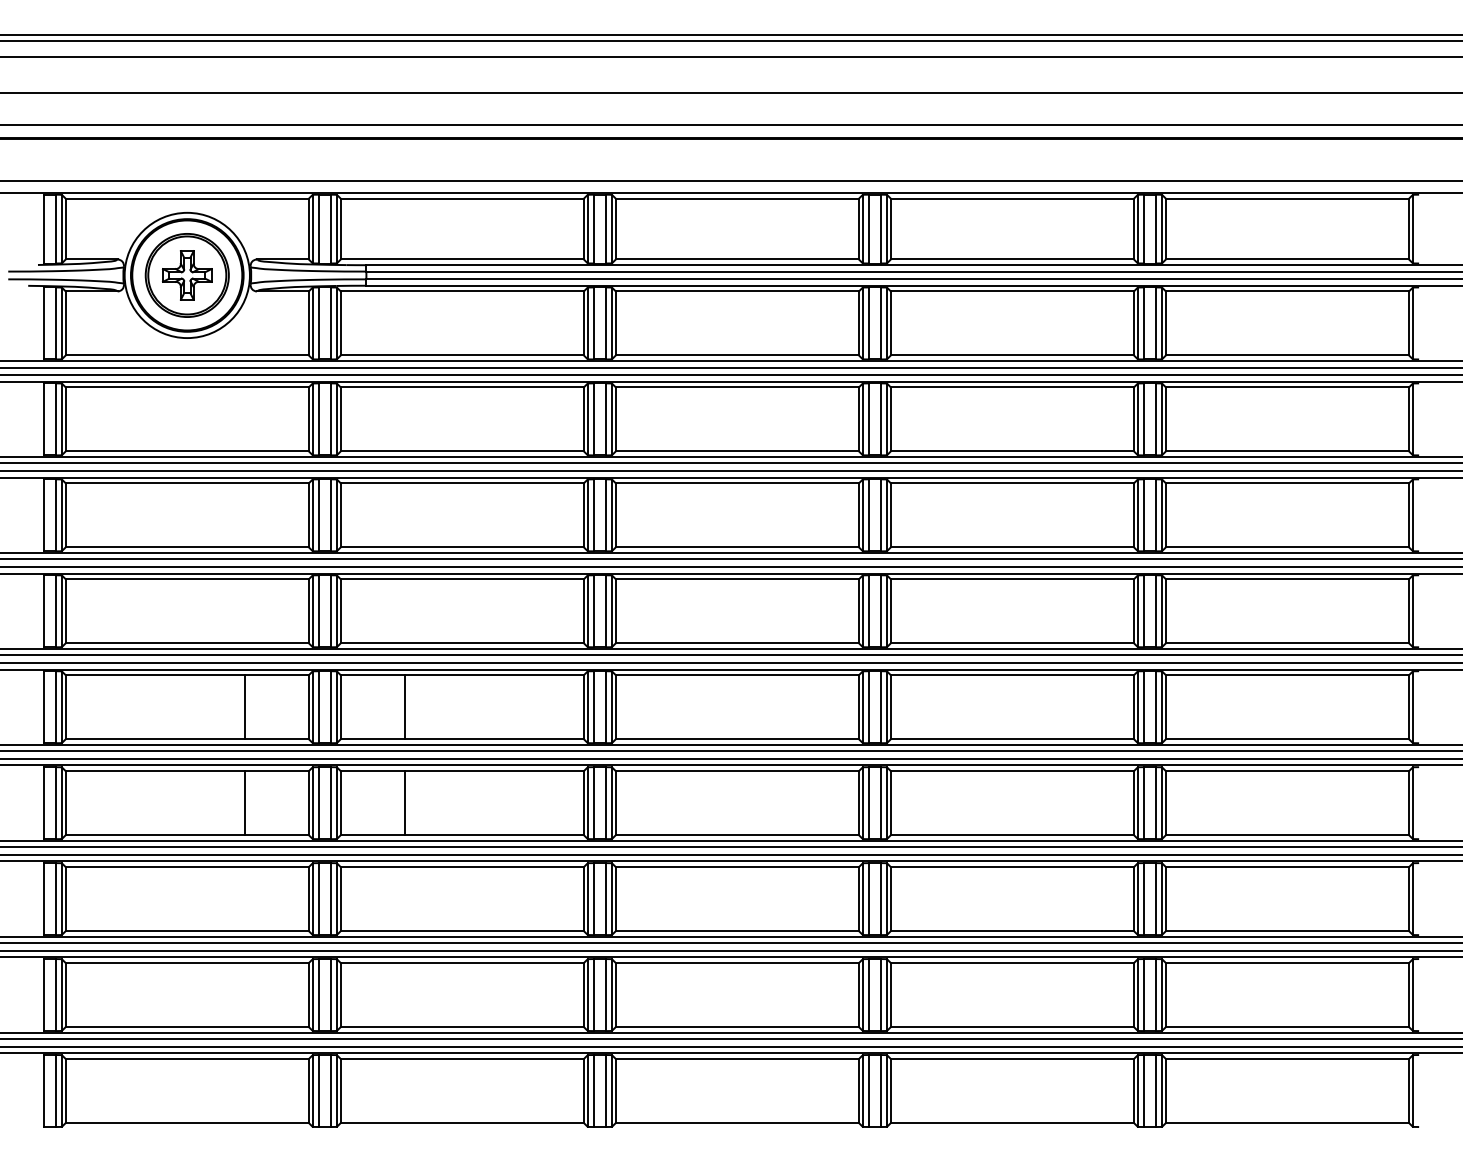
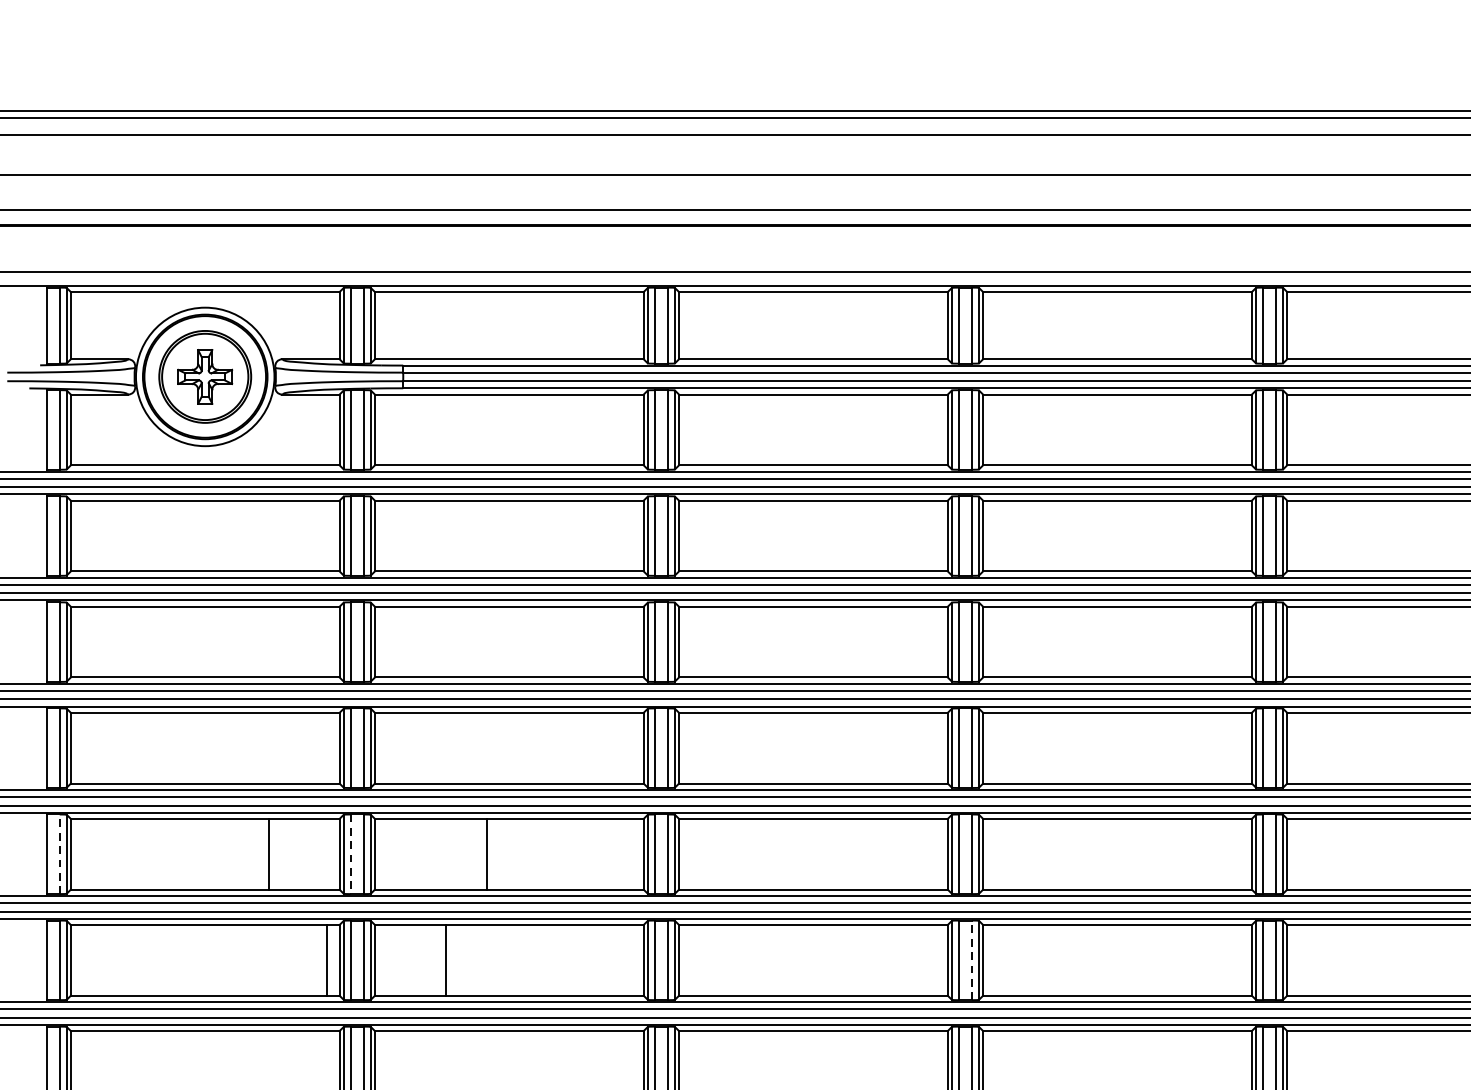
line: (55, 706) -> (59, 853), solid -> dashed
line: (318, 707) -> (350, 854), solid -> dashed
line: (404, 707) -> (486, 854), moved
line: (880, 802) -> (971, 959), solid -> dashed
line: (244, 803) -> (327, 960), moved

